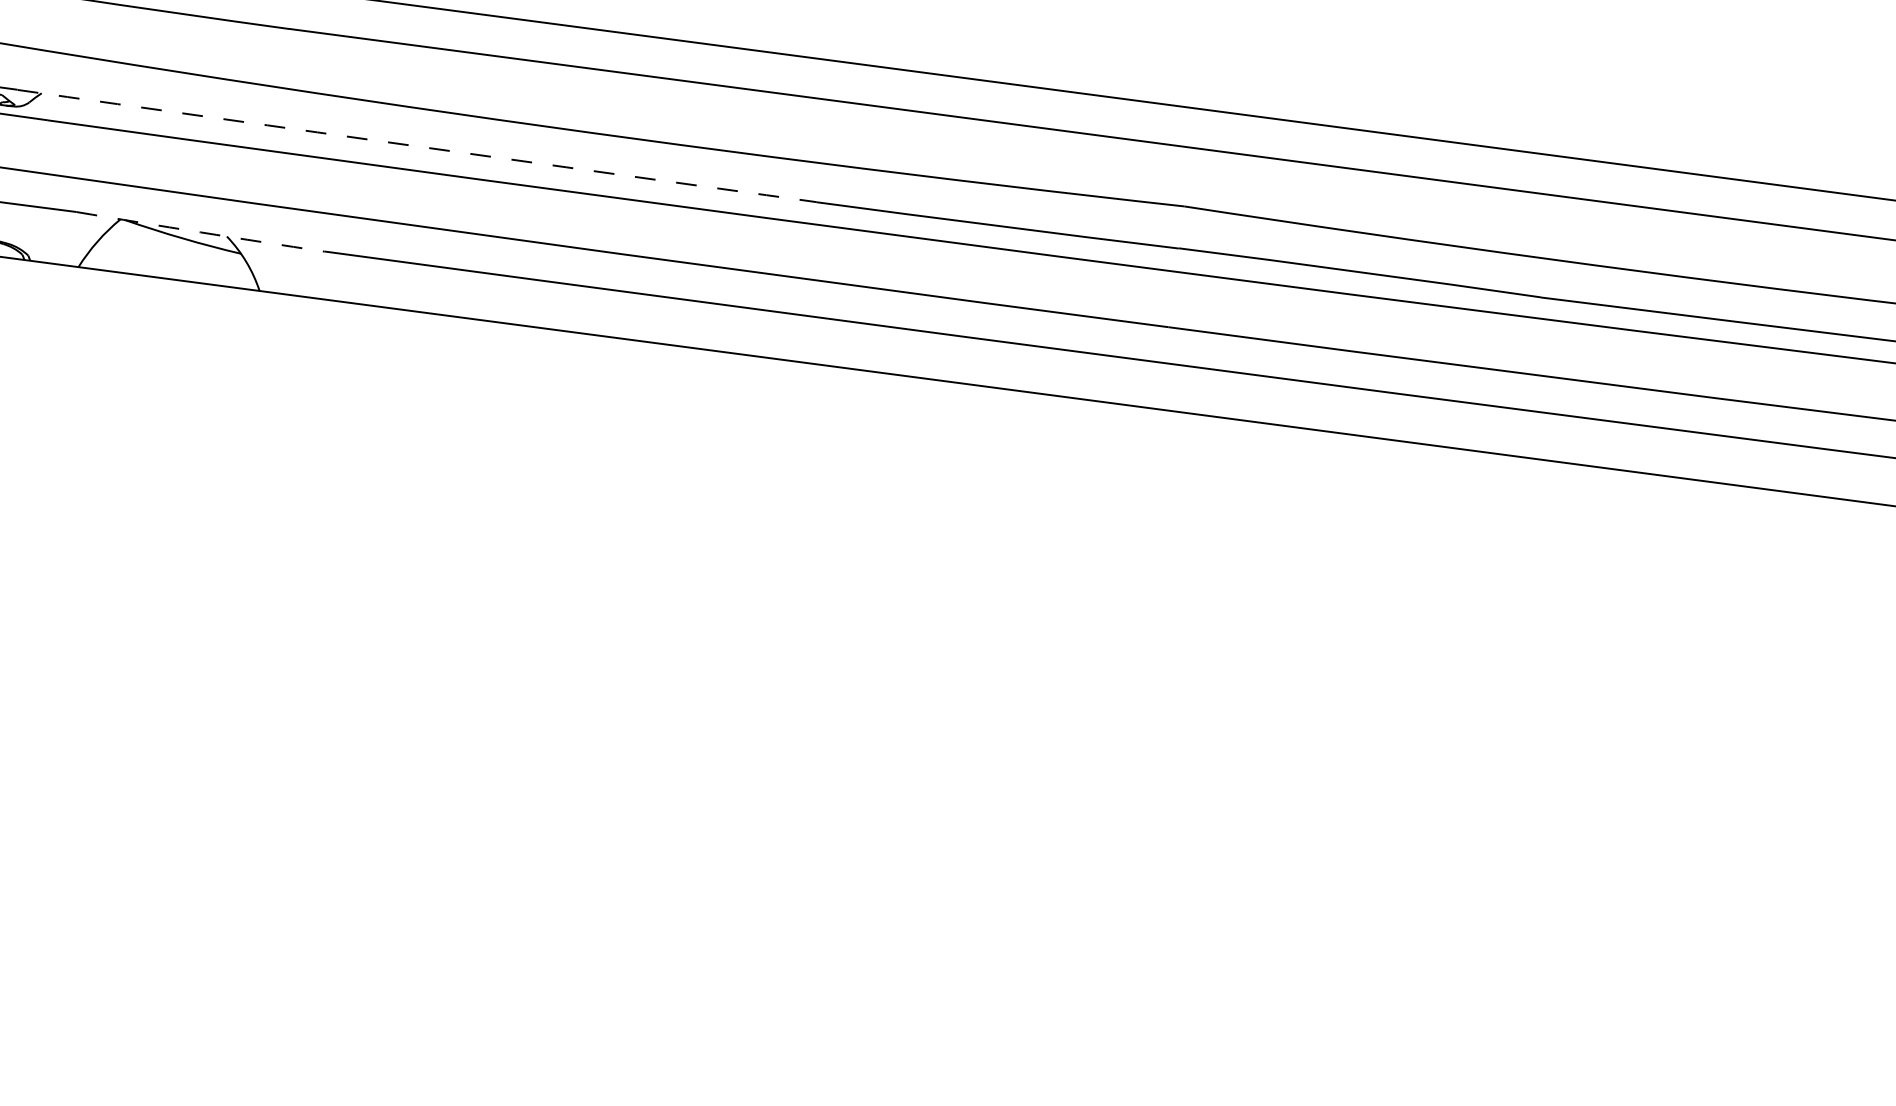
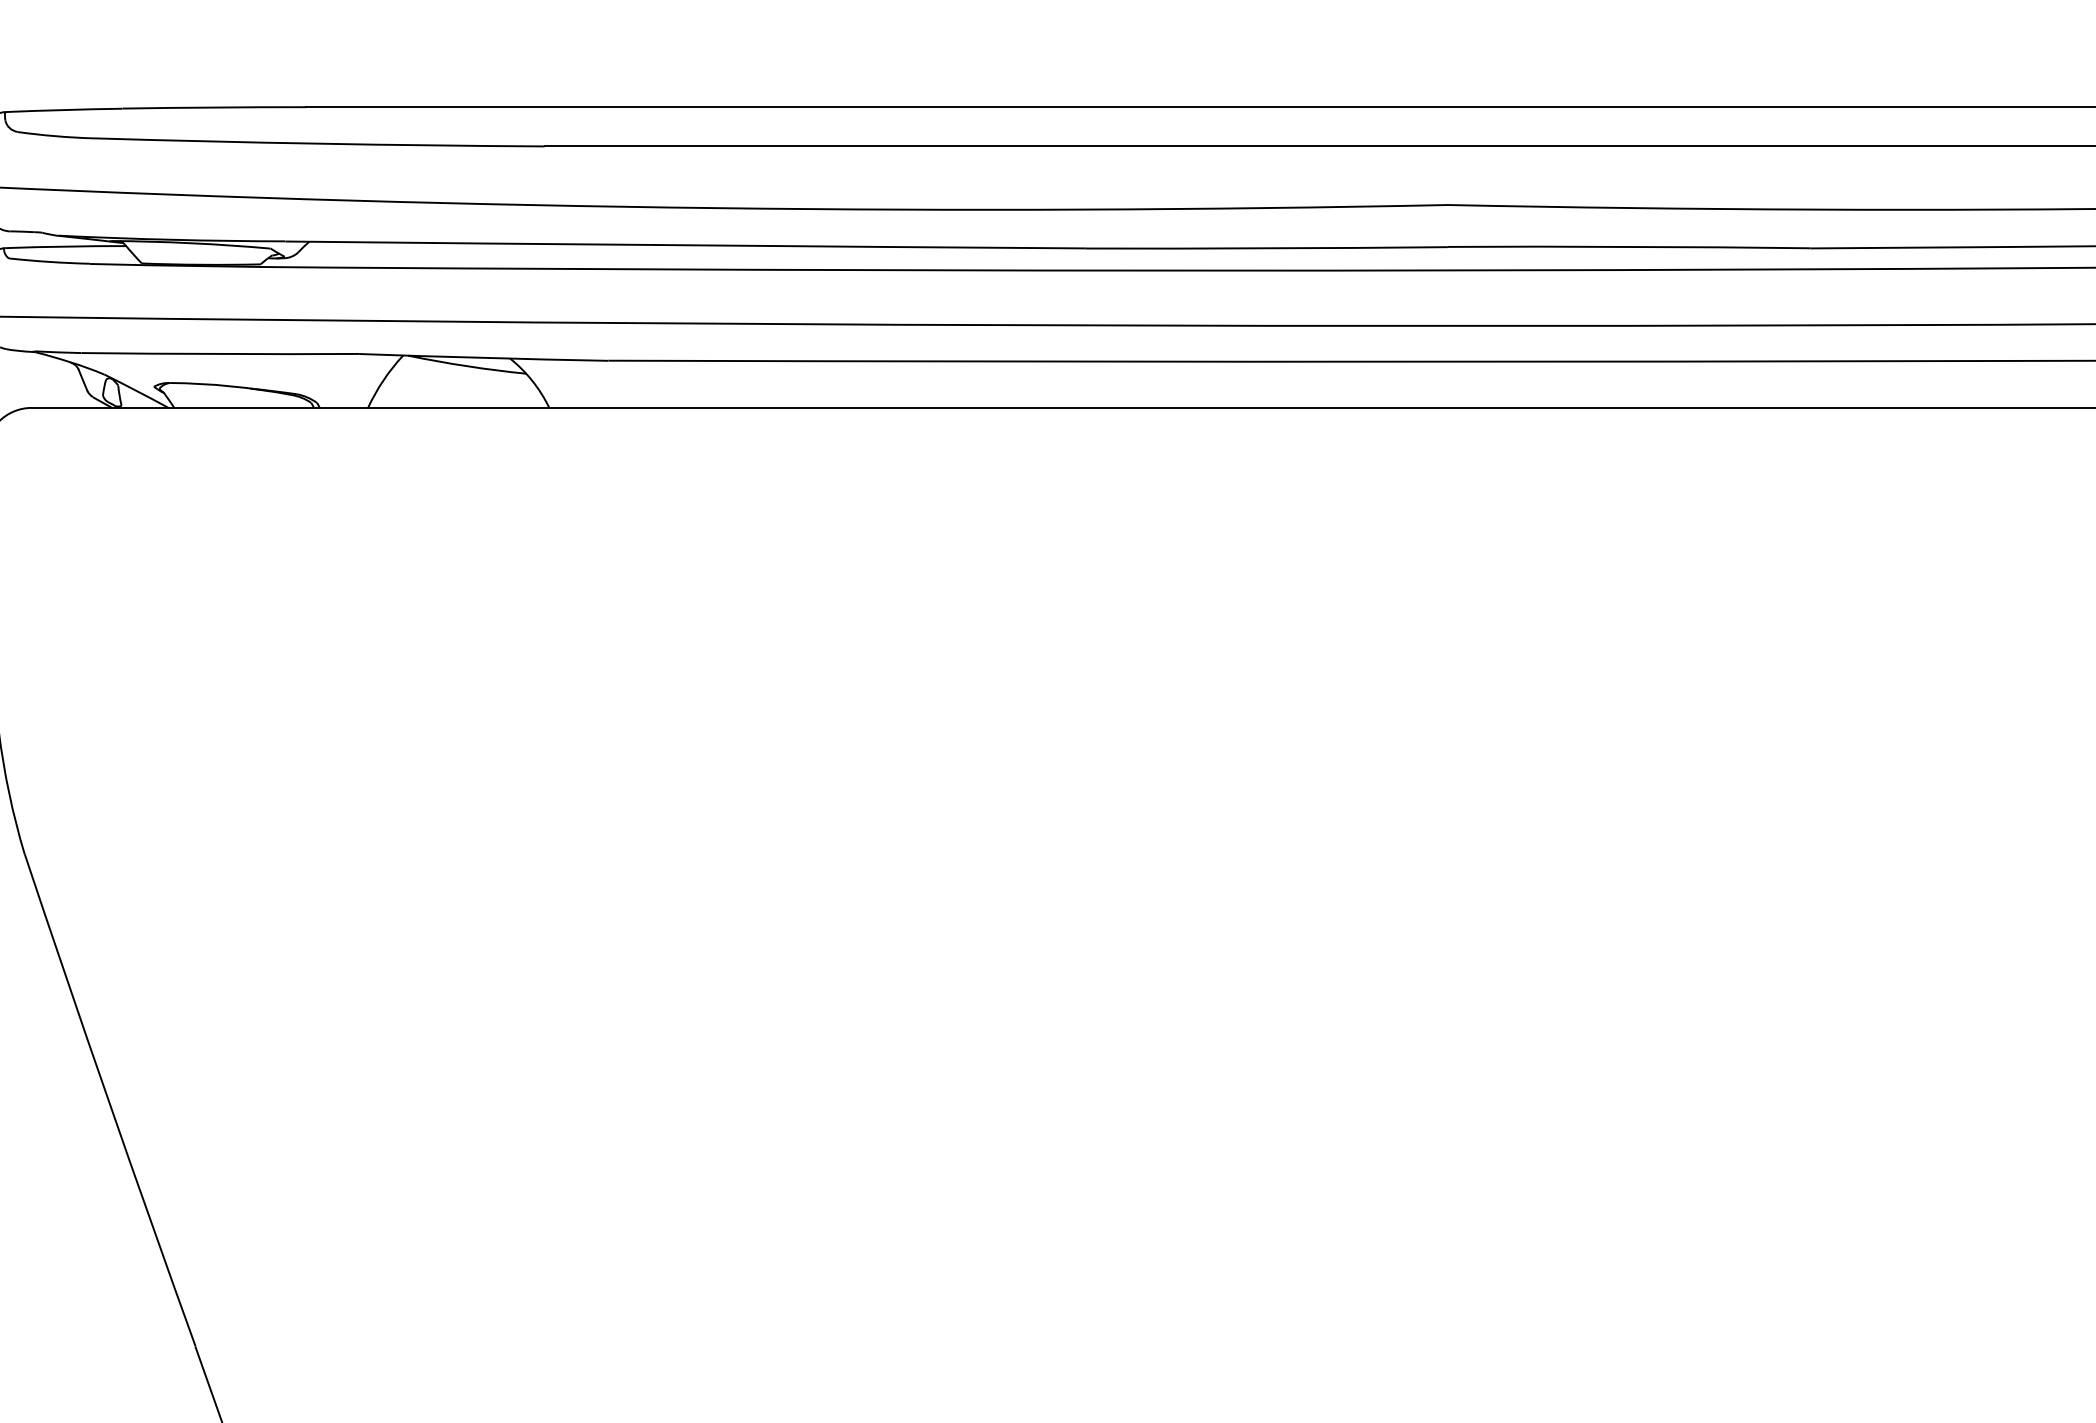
arc: (417, 146) -> (685, 245), dashed -> solid
arc: (200, 231) -> (483, 357), dashed -> solid

